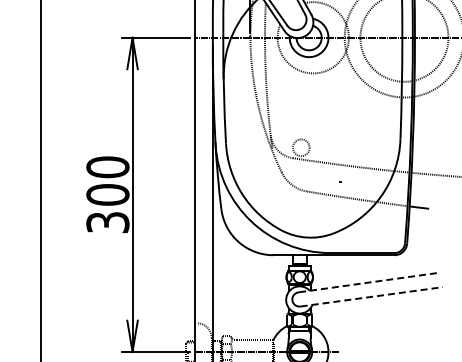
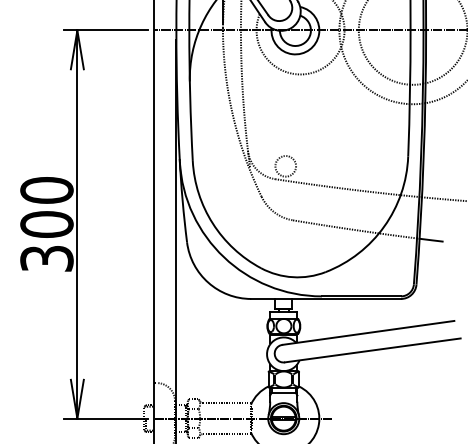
line: (368, 282) -> (368, 332), dashed -> solid
line: (371, 296) -> (372, 349), dashed -> solid

